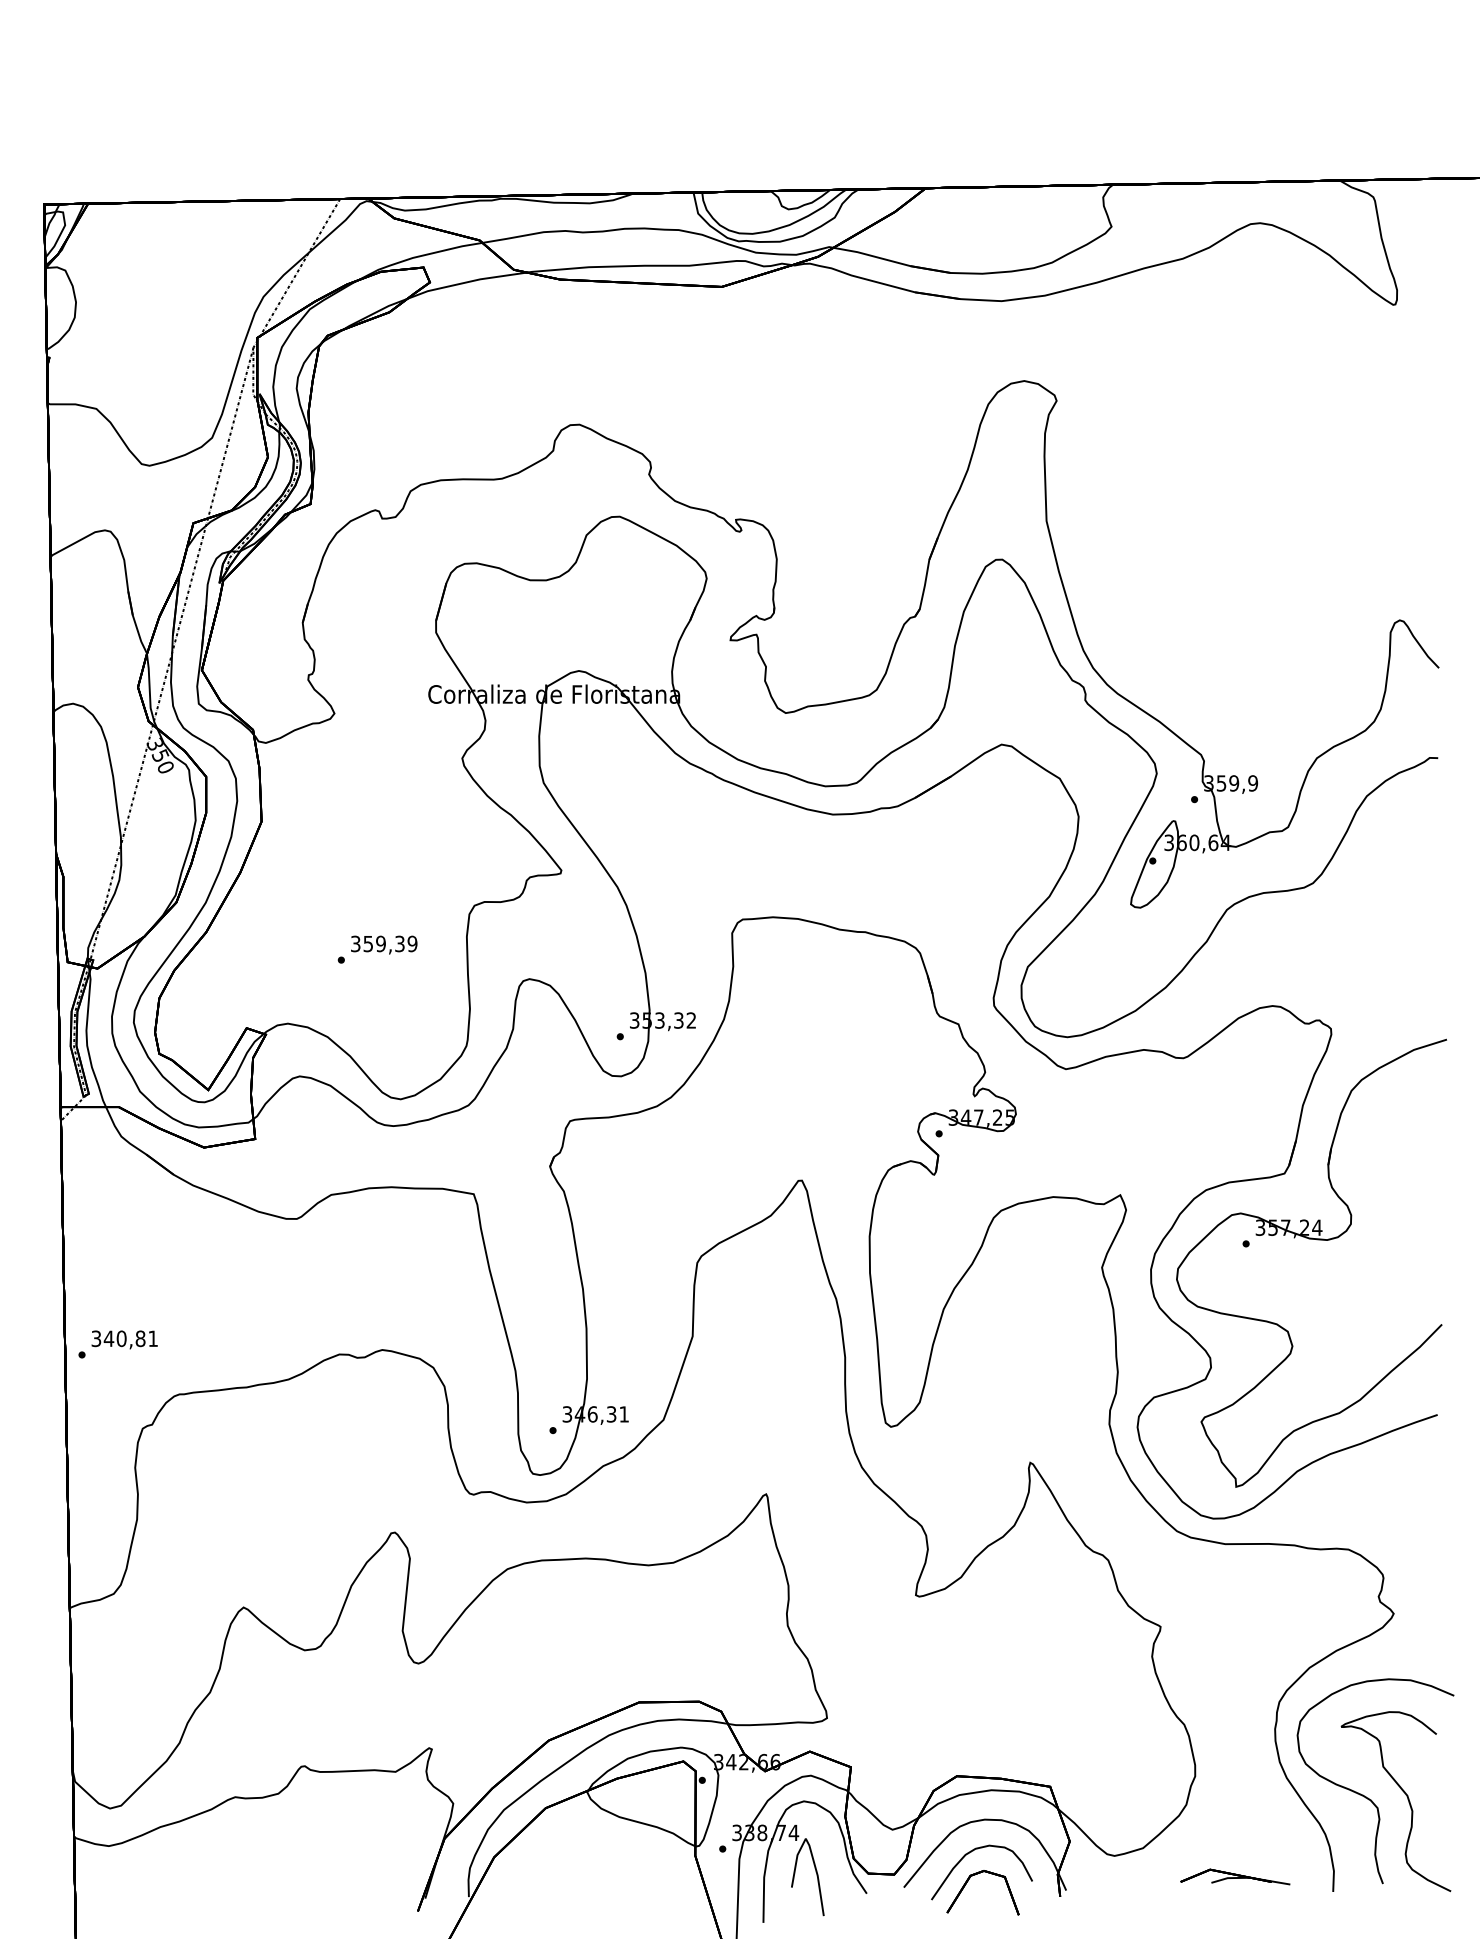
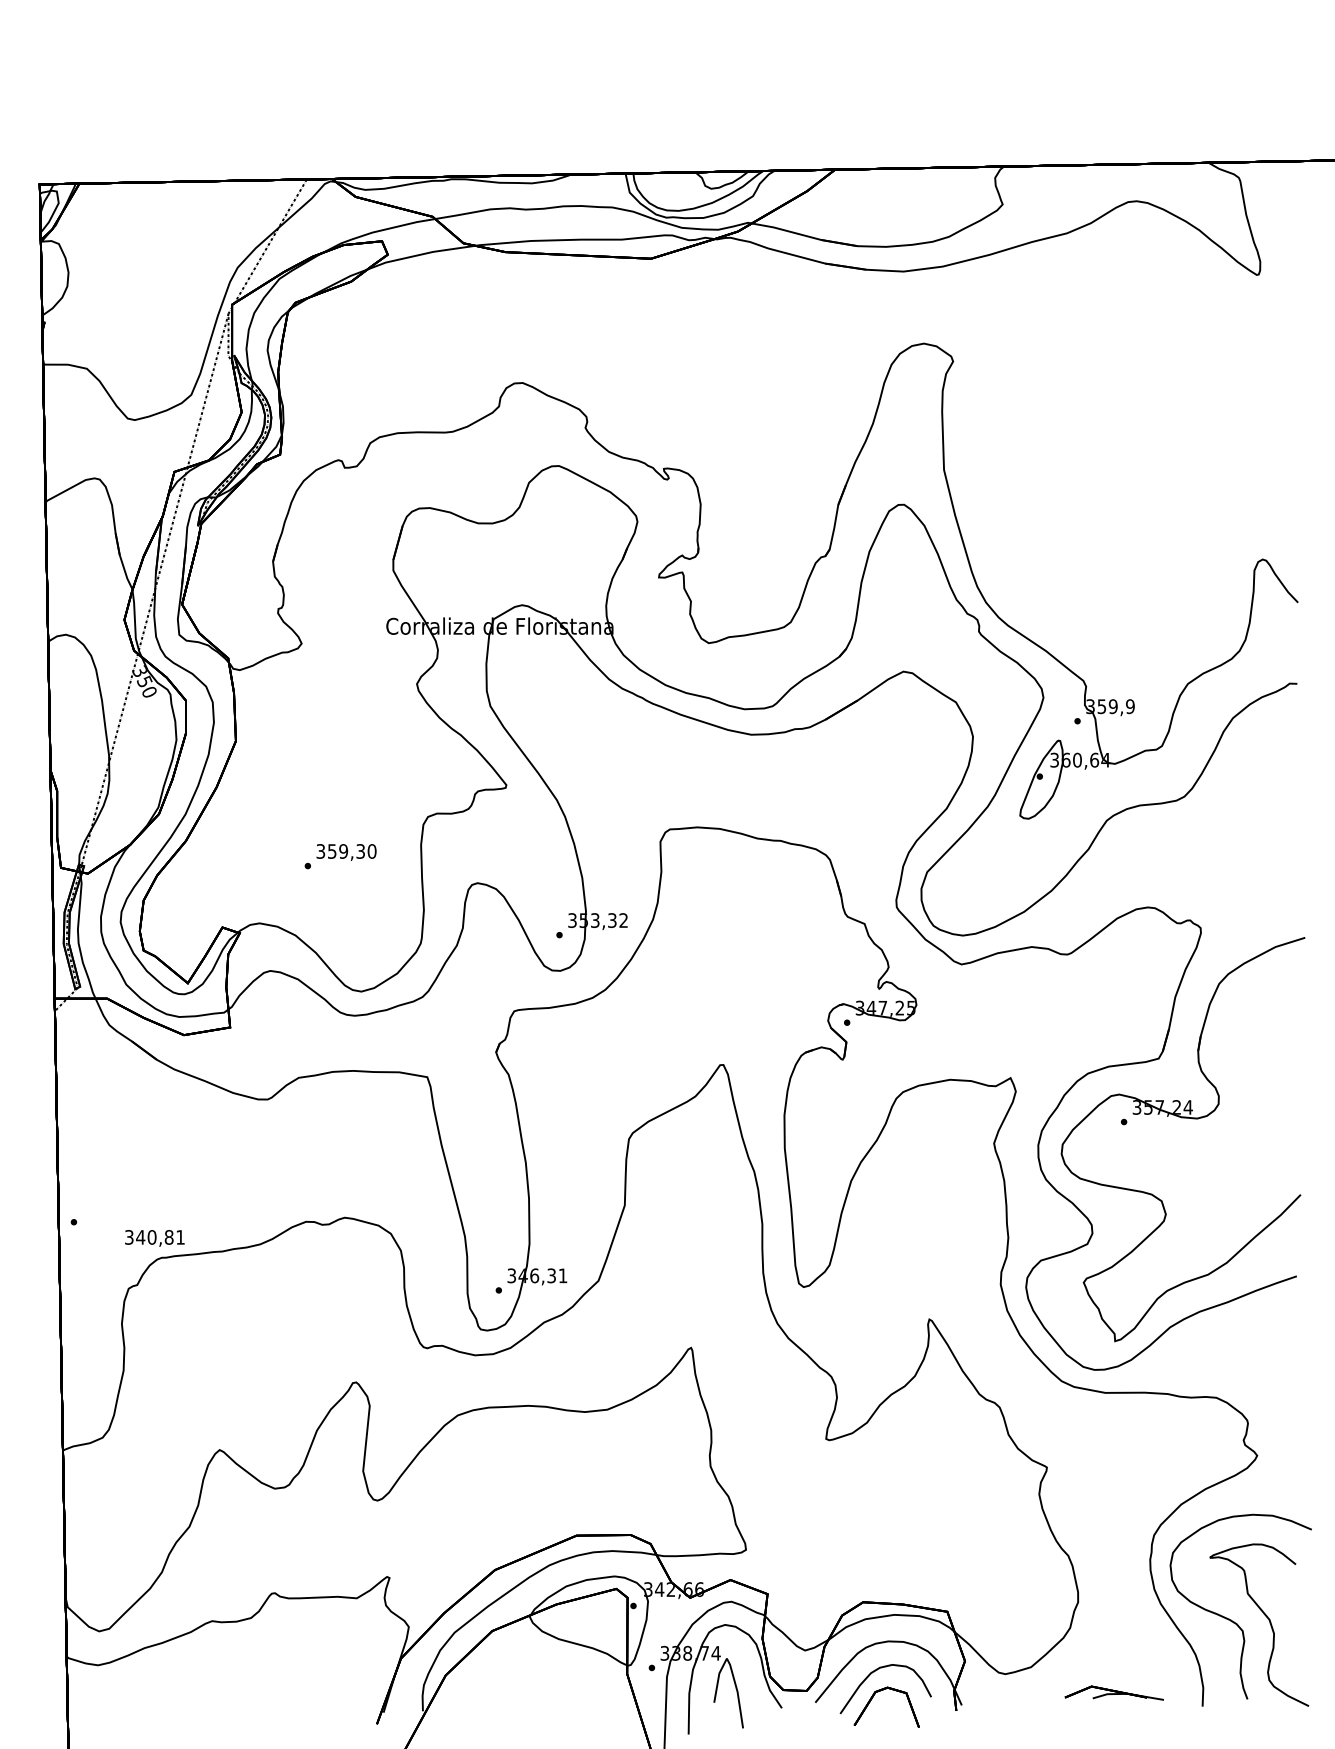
text: (412, 944) -> (372, 851), 359,39 -> 359,30
text: (124, 1339) -> (154, 1238), moved

